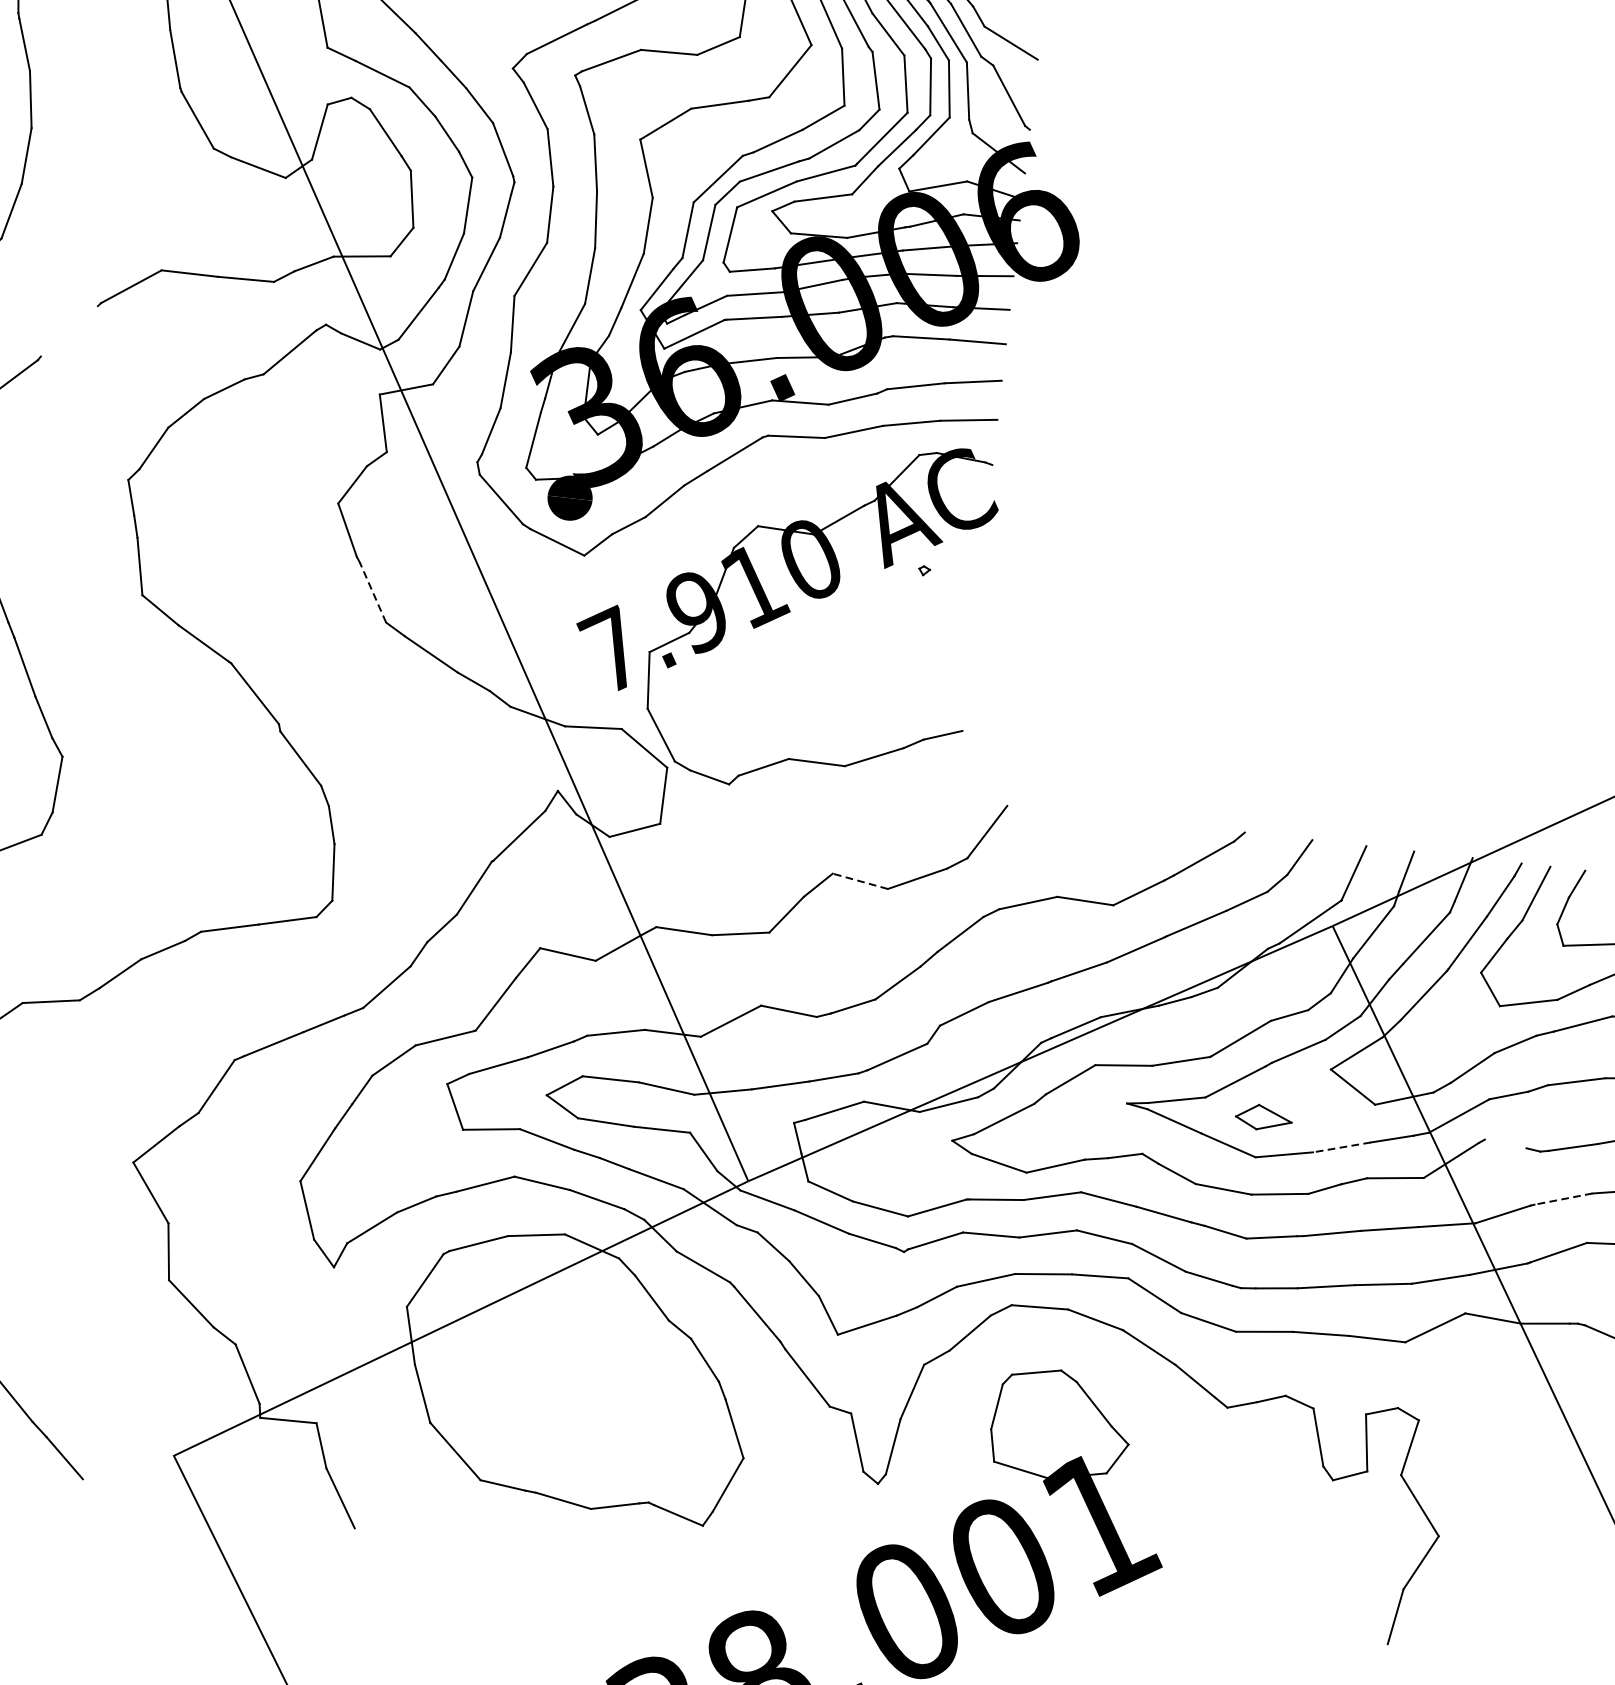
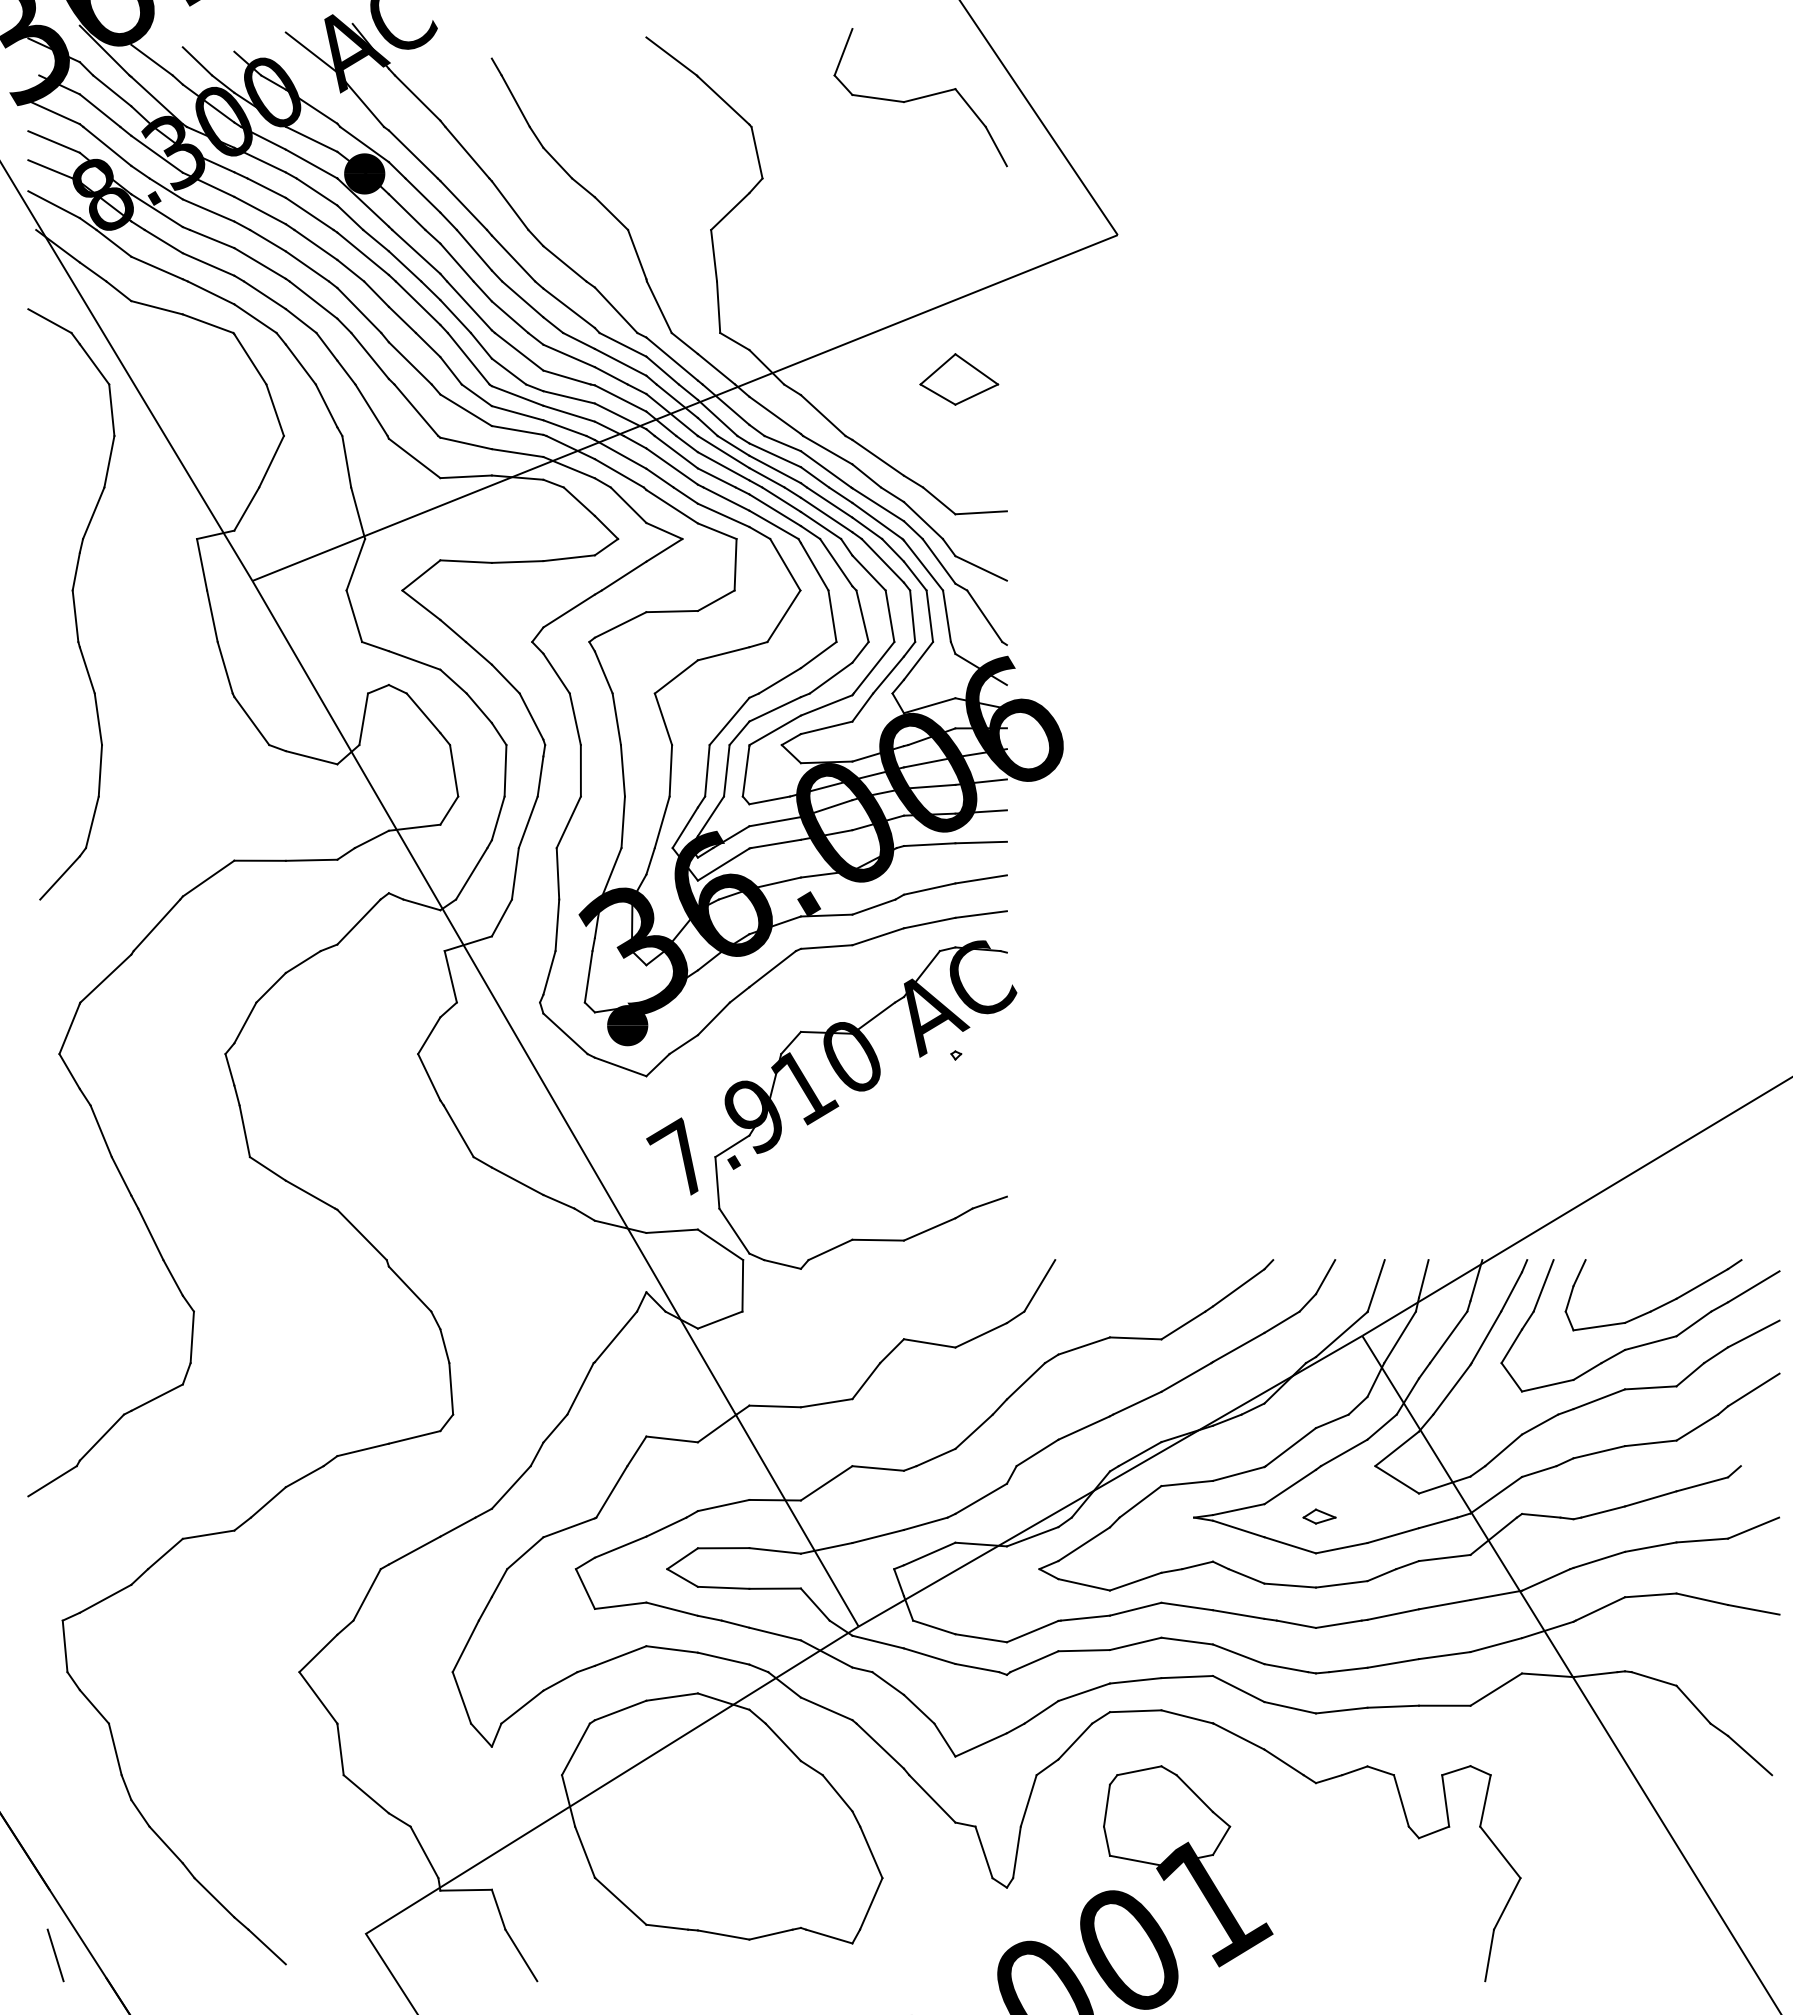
line: (68, 331) -> (156, 925), added
line: (372, 592) -> (458, 1131), dashed -> solid
line: (860, 881) -> (929, 1343), dashed -> solid
part: (1263, 1117) -> (1319, 1516), size x0.62
line: (1505, 1143) -> (1541, 1515), added
line: (1342, 1147) -> (1393, 1535), dashed -> solid
line: (1563, 1198) -> (1599, 1559), dashed -> solid

